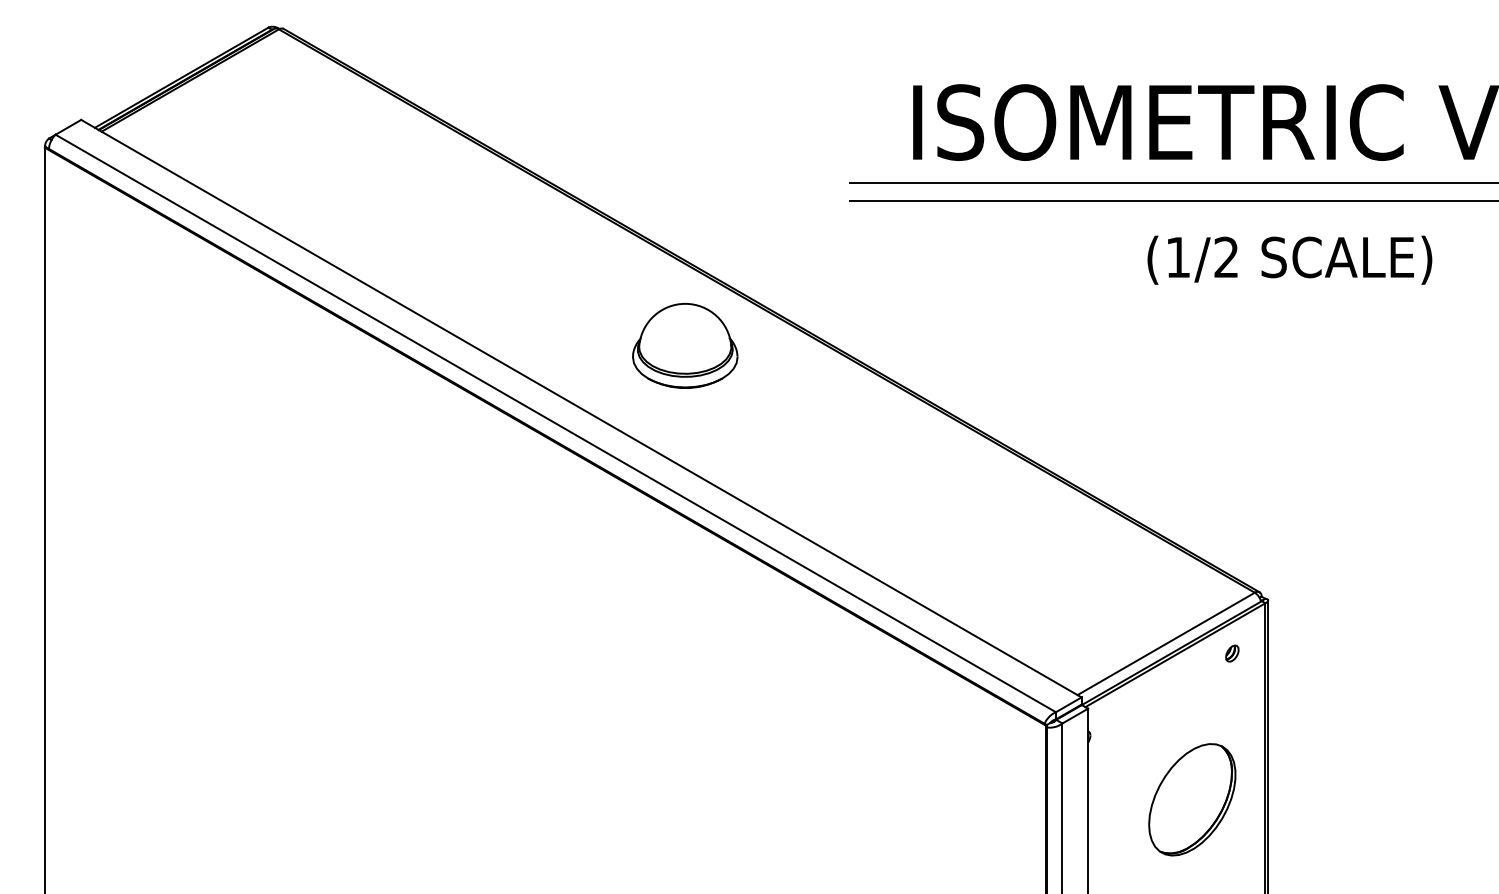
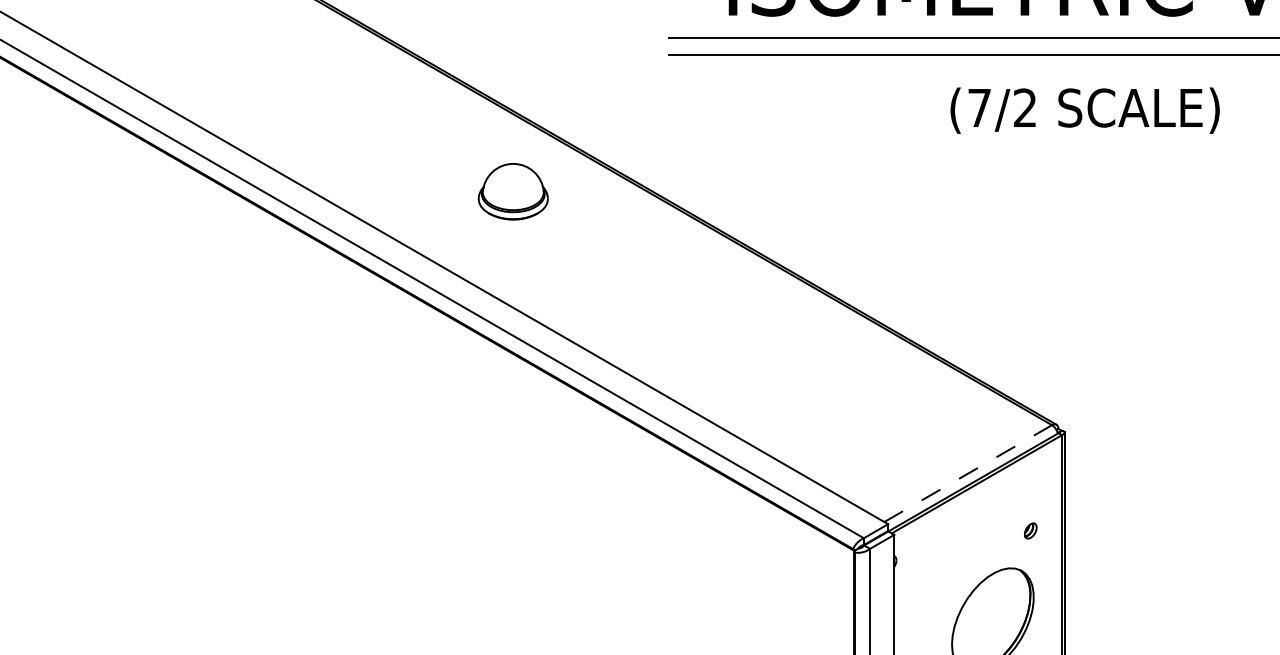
text: (1177, 257) -> (978, 108), (1/2 -> (7/2
part: (685, 345) -> (513, 191), size x0.7
line: (1166, 643) -> (968, 473), solid -> dashed
part: (1232, 653) -> (1030, 530), moved

